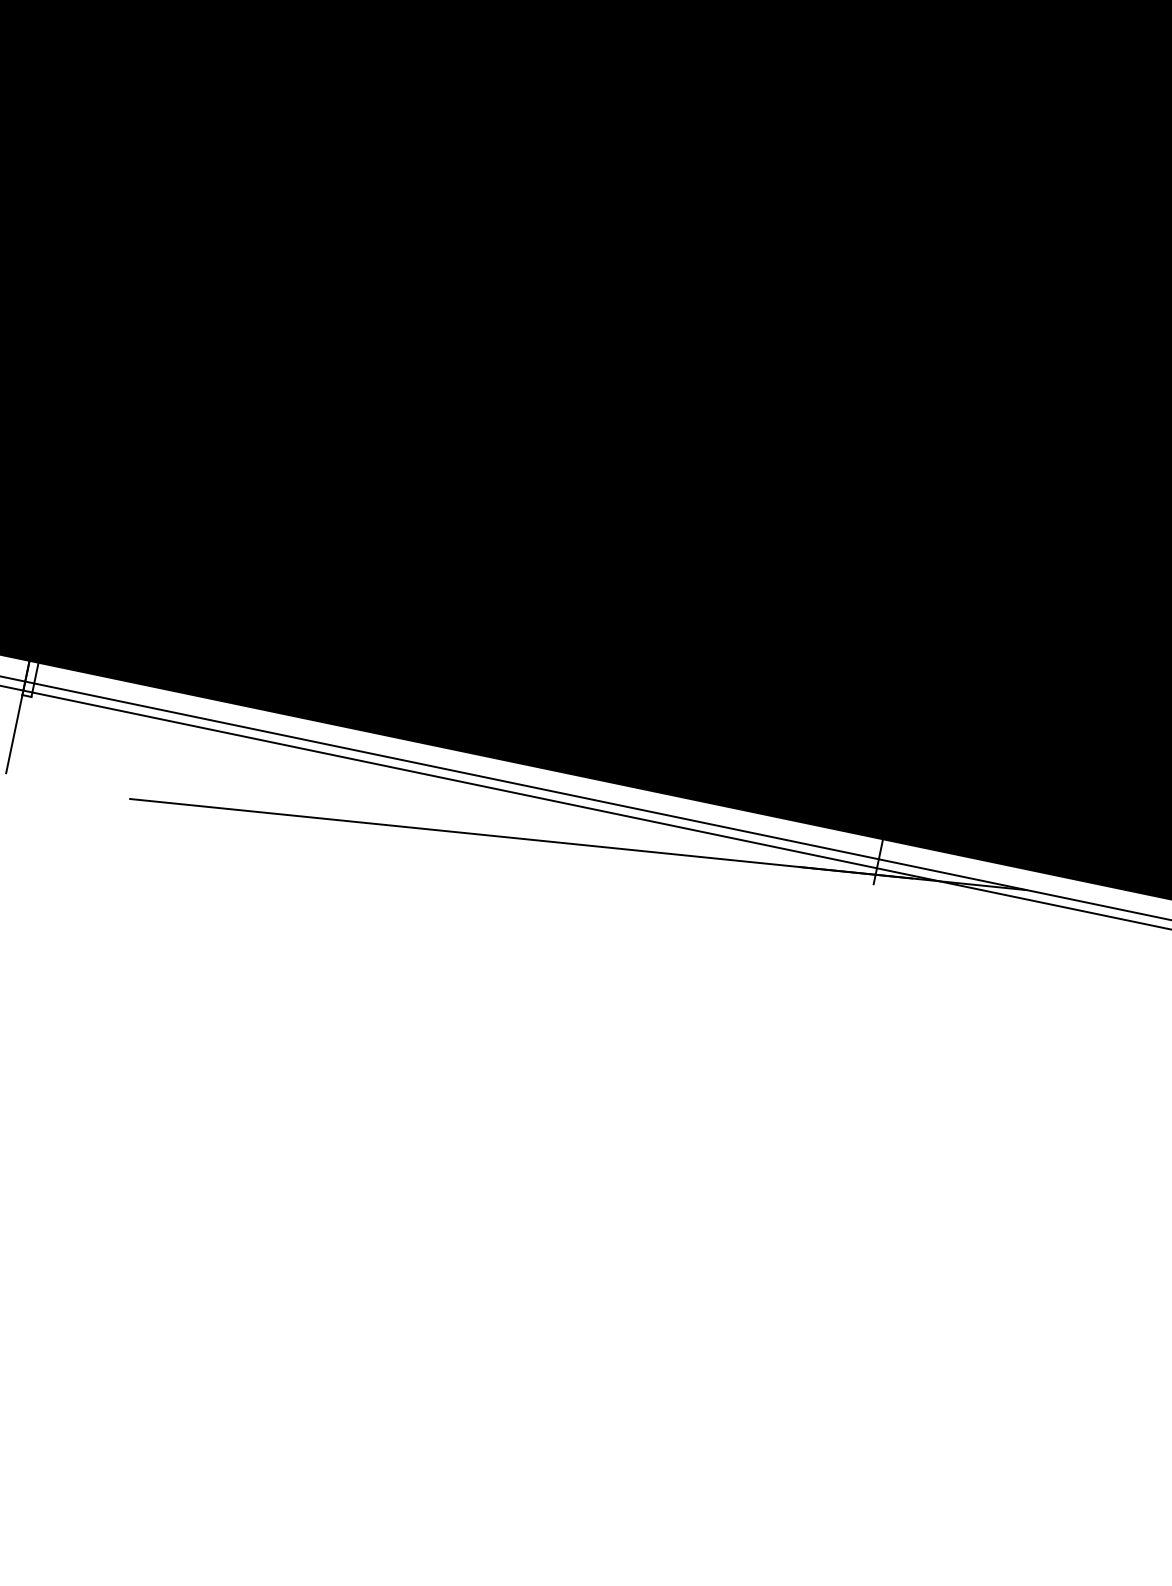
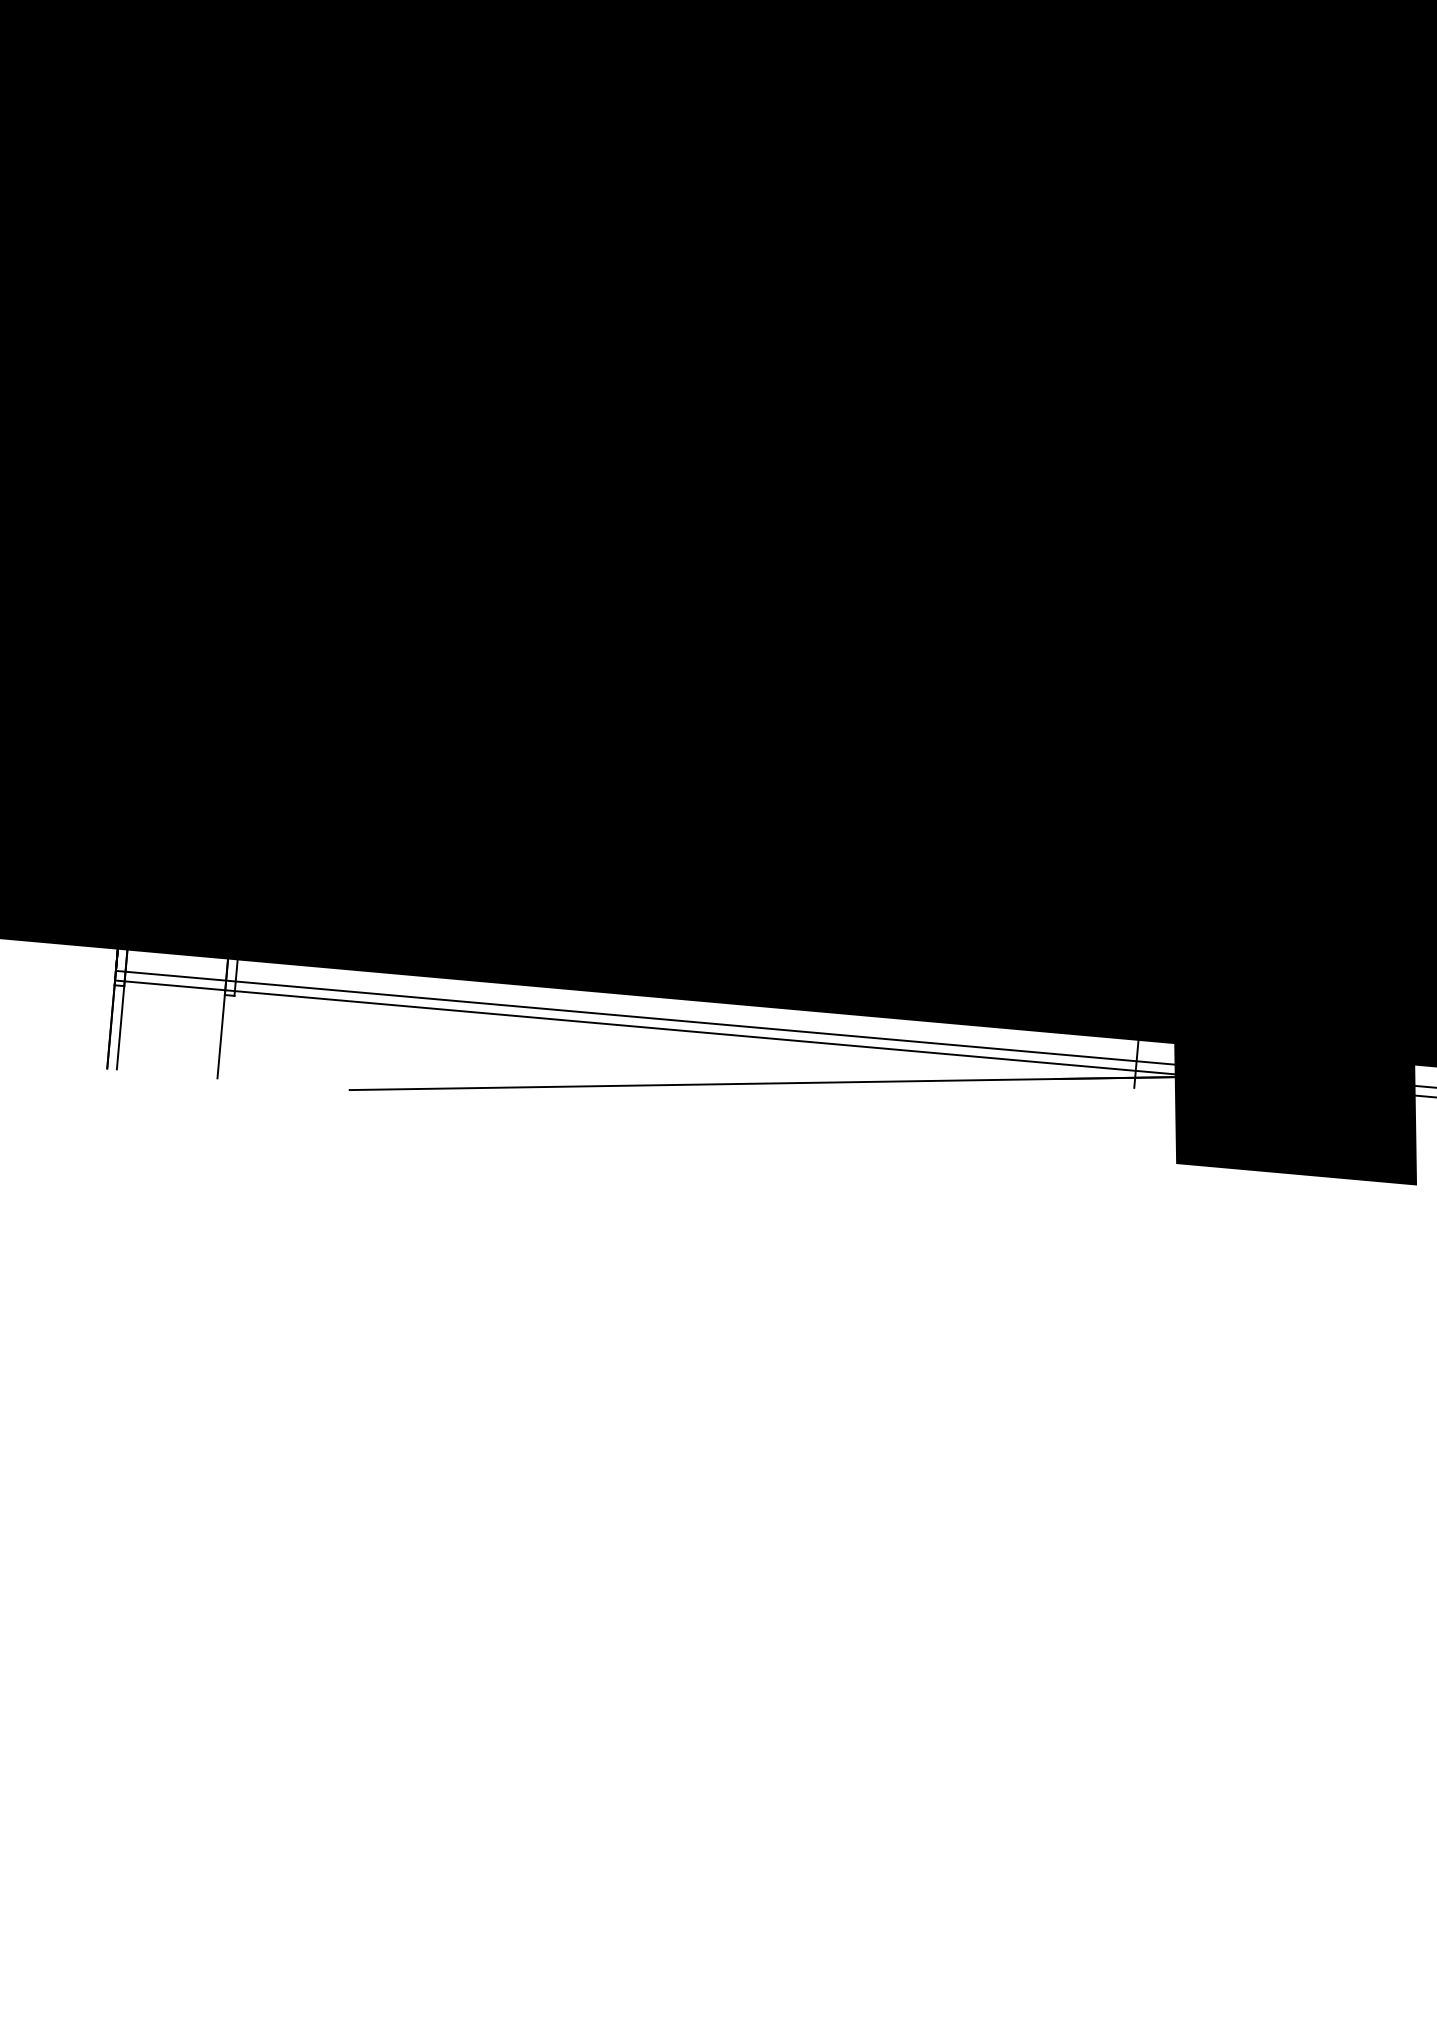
fill: (1027, 884) -> (1294, 1069), added

